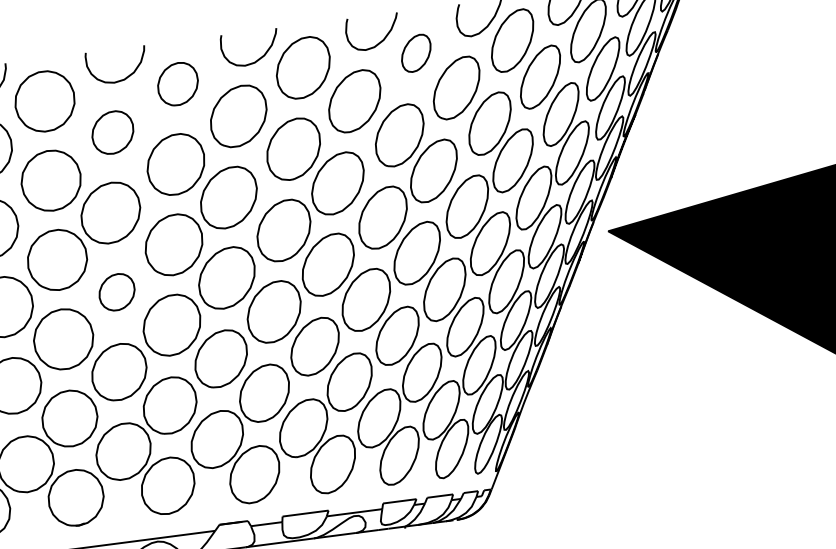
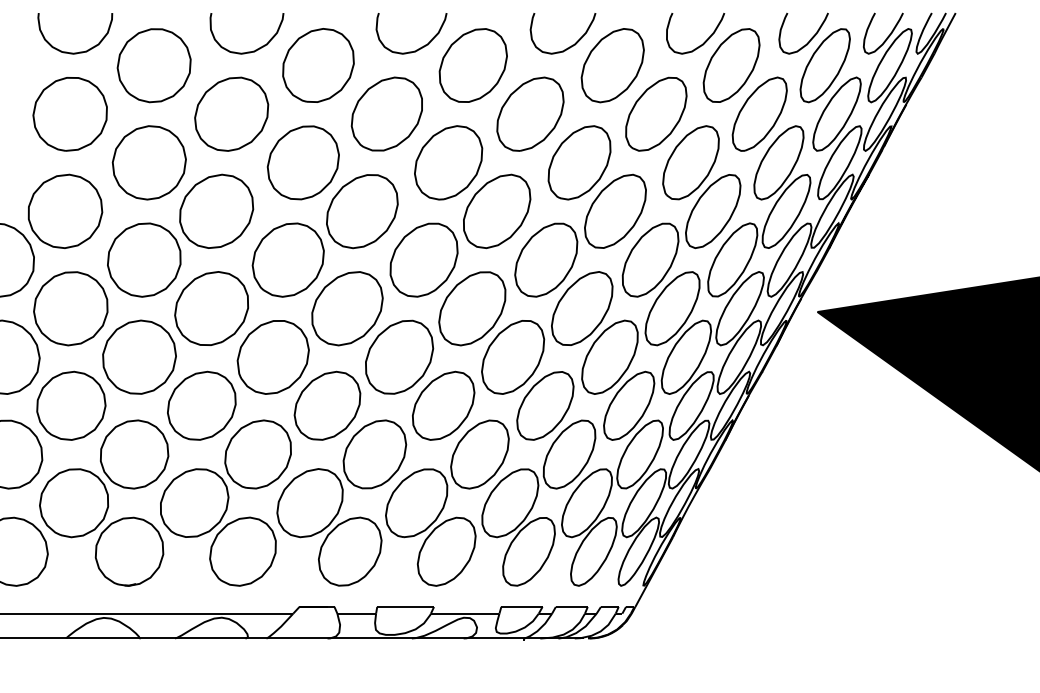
part: (416, 53) -> (612, 65), size x1.67
part: (178, 84) -> (318, 65), size x1.43
part: (112, 132) -> (231, 113), size x1.43
part: (116, 292) -> (211, 308), size x1.67

